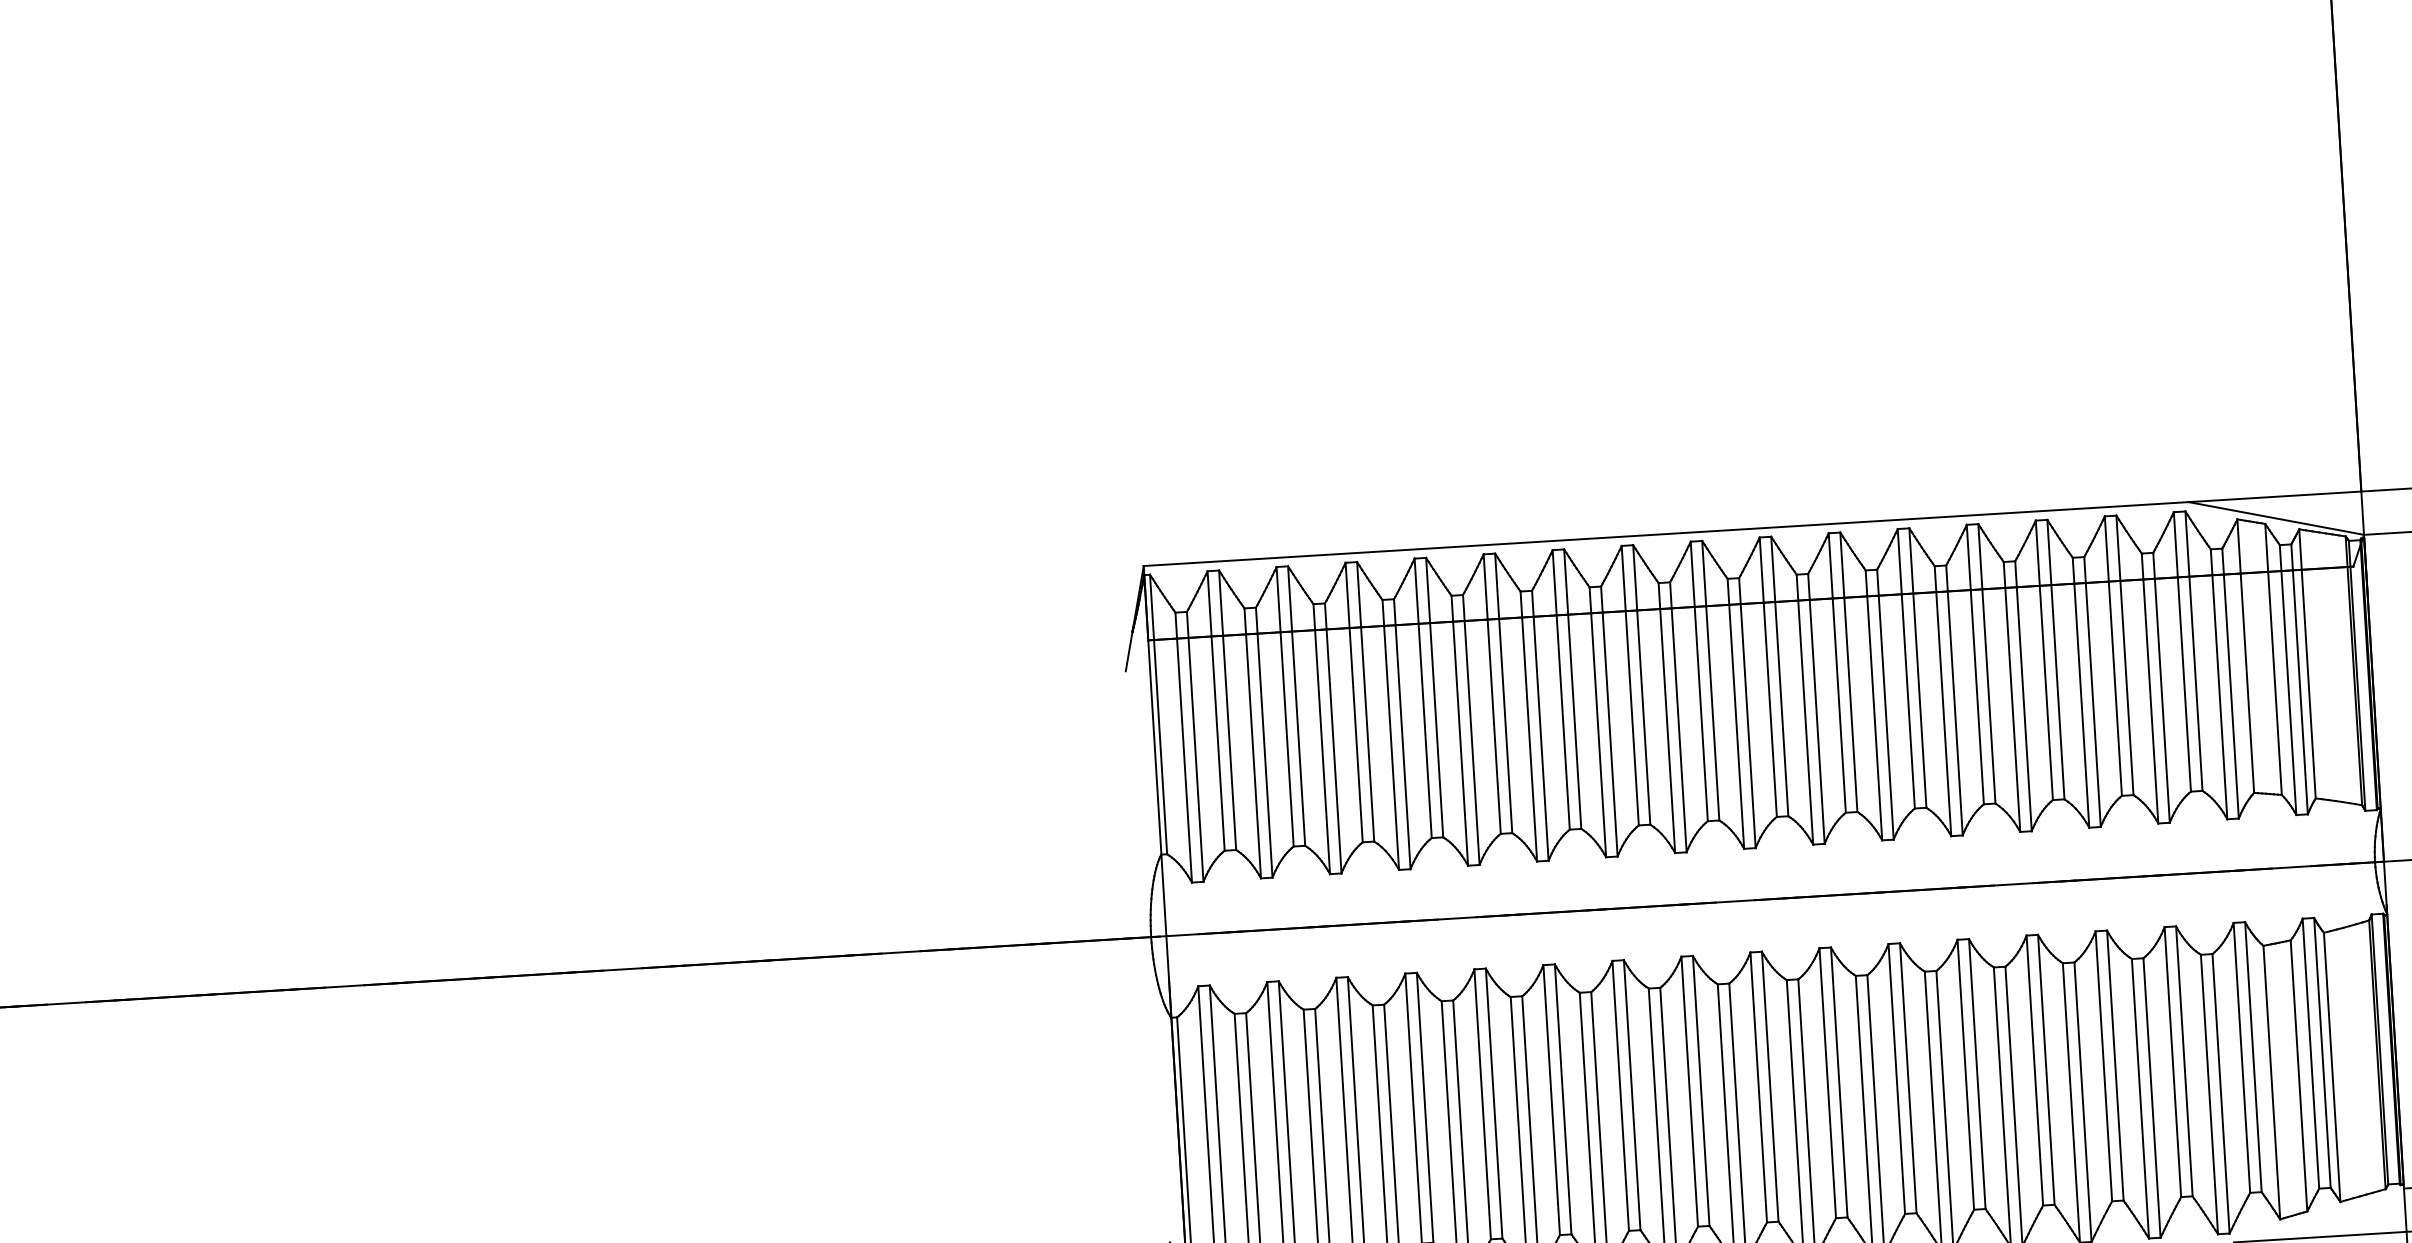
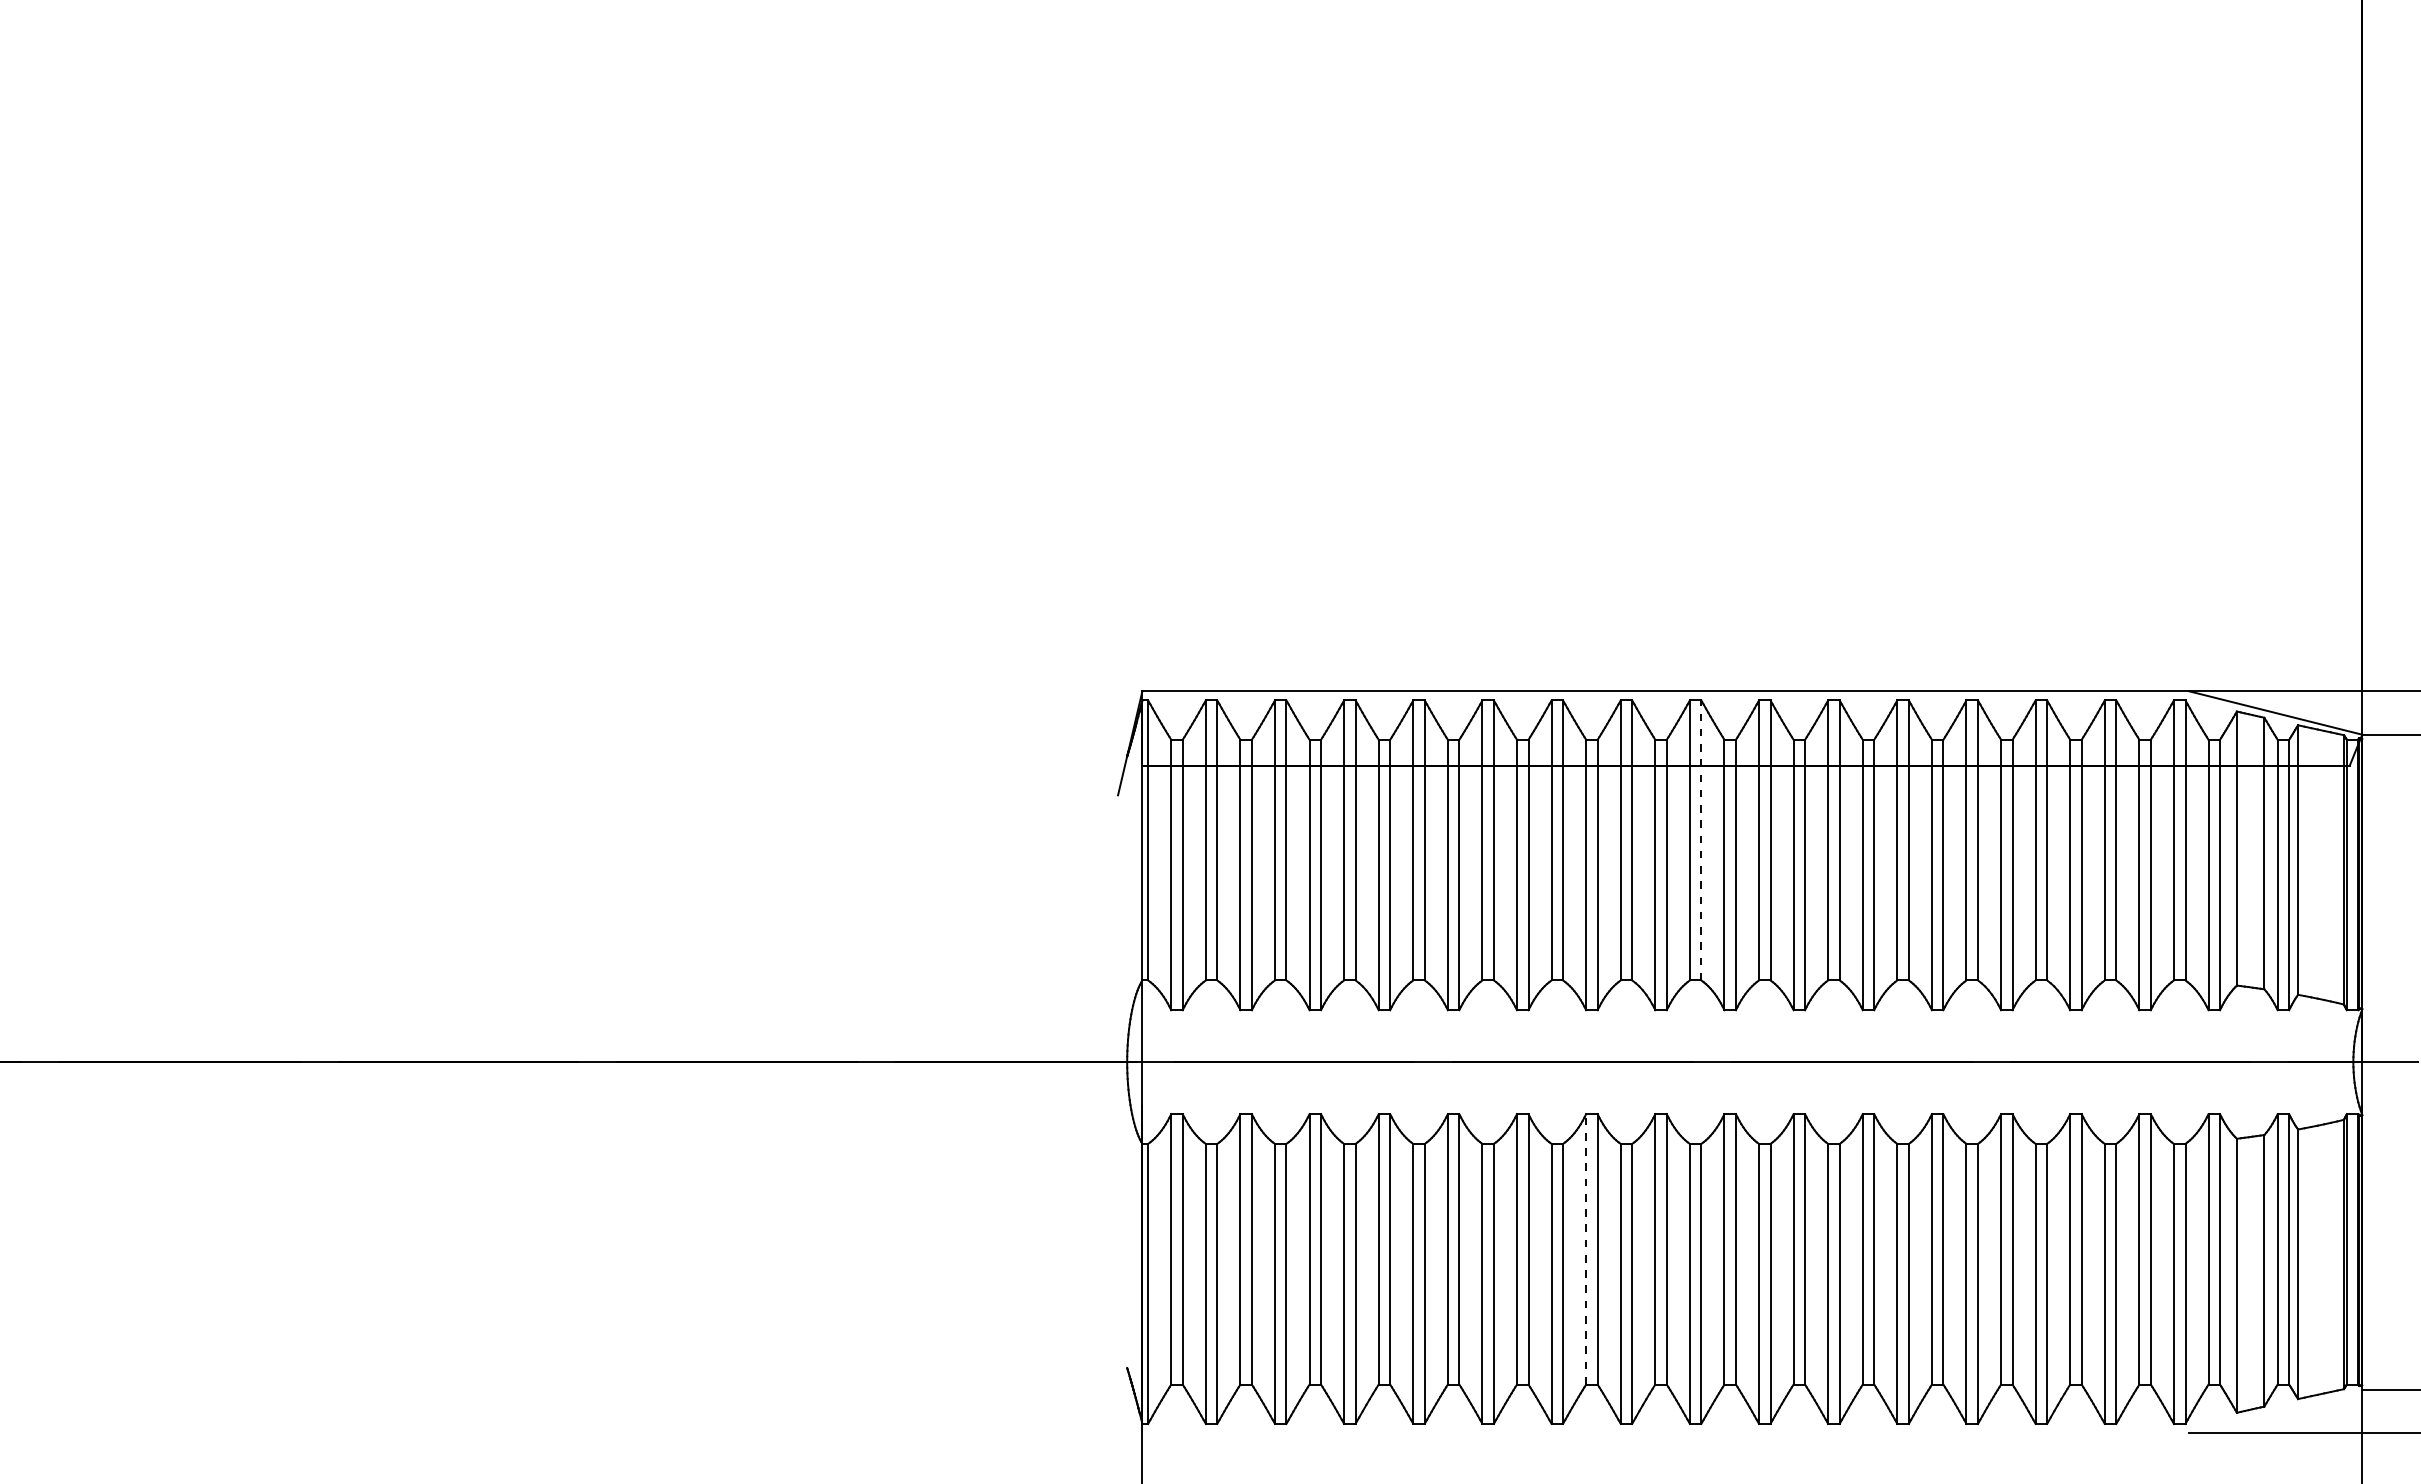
line: (1710, 679) -> (1701, 839), solid -> dashed
line: (1621, 1095) -> (1586, 1248), solid -> dashed

